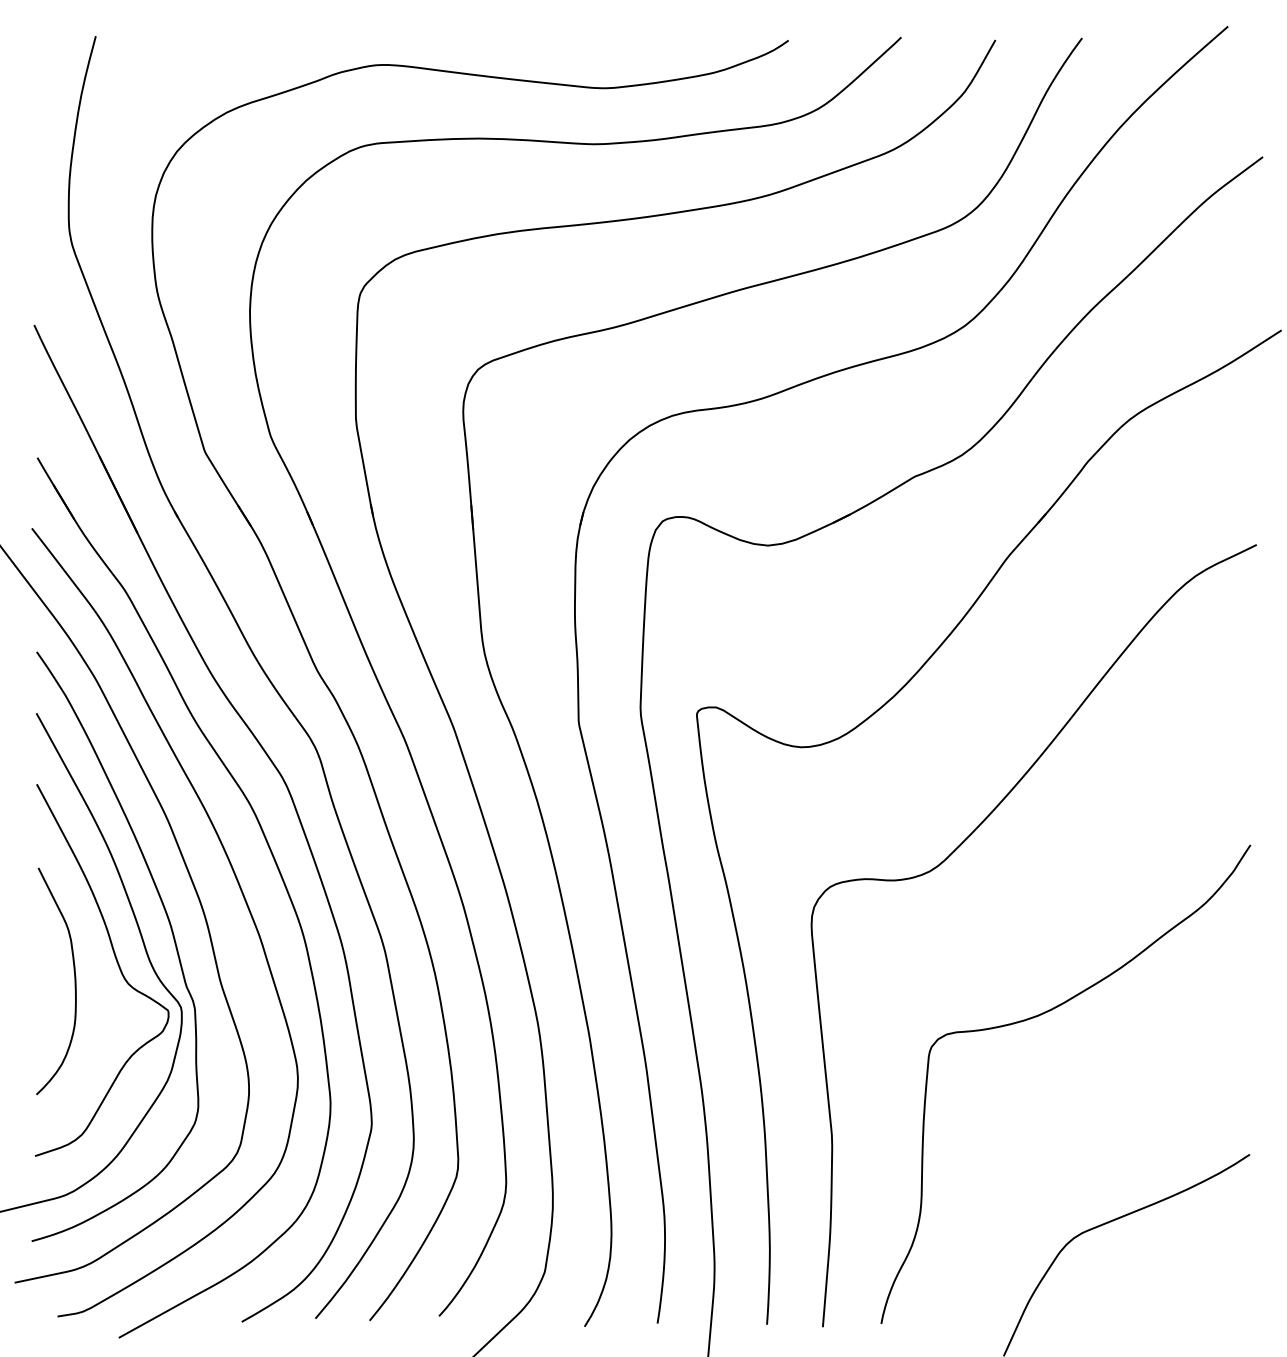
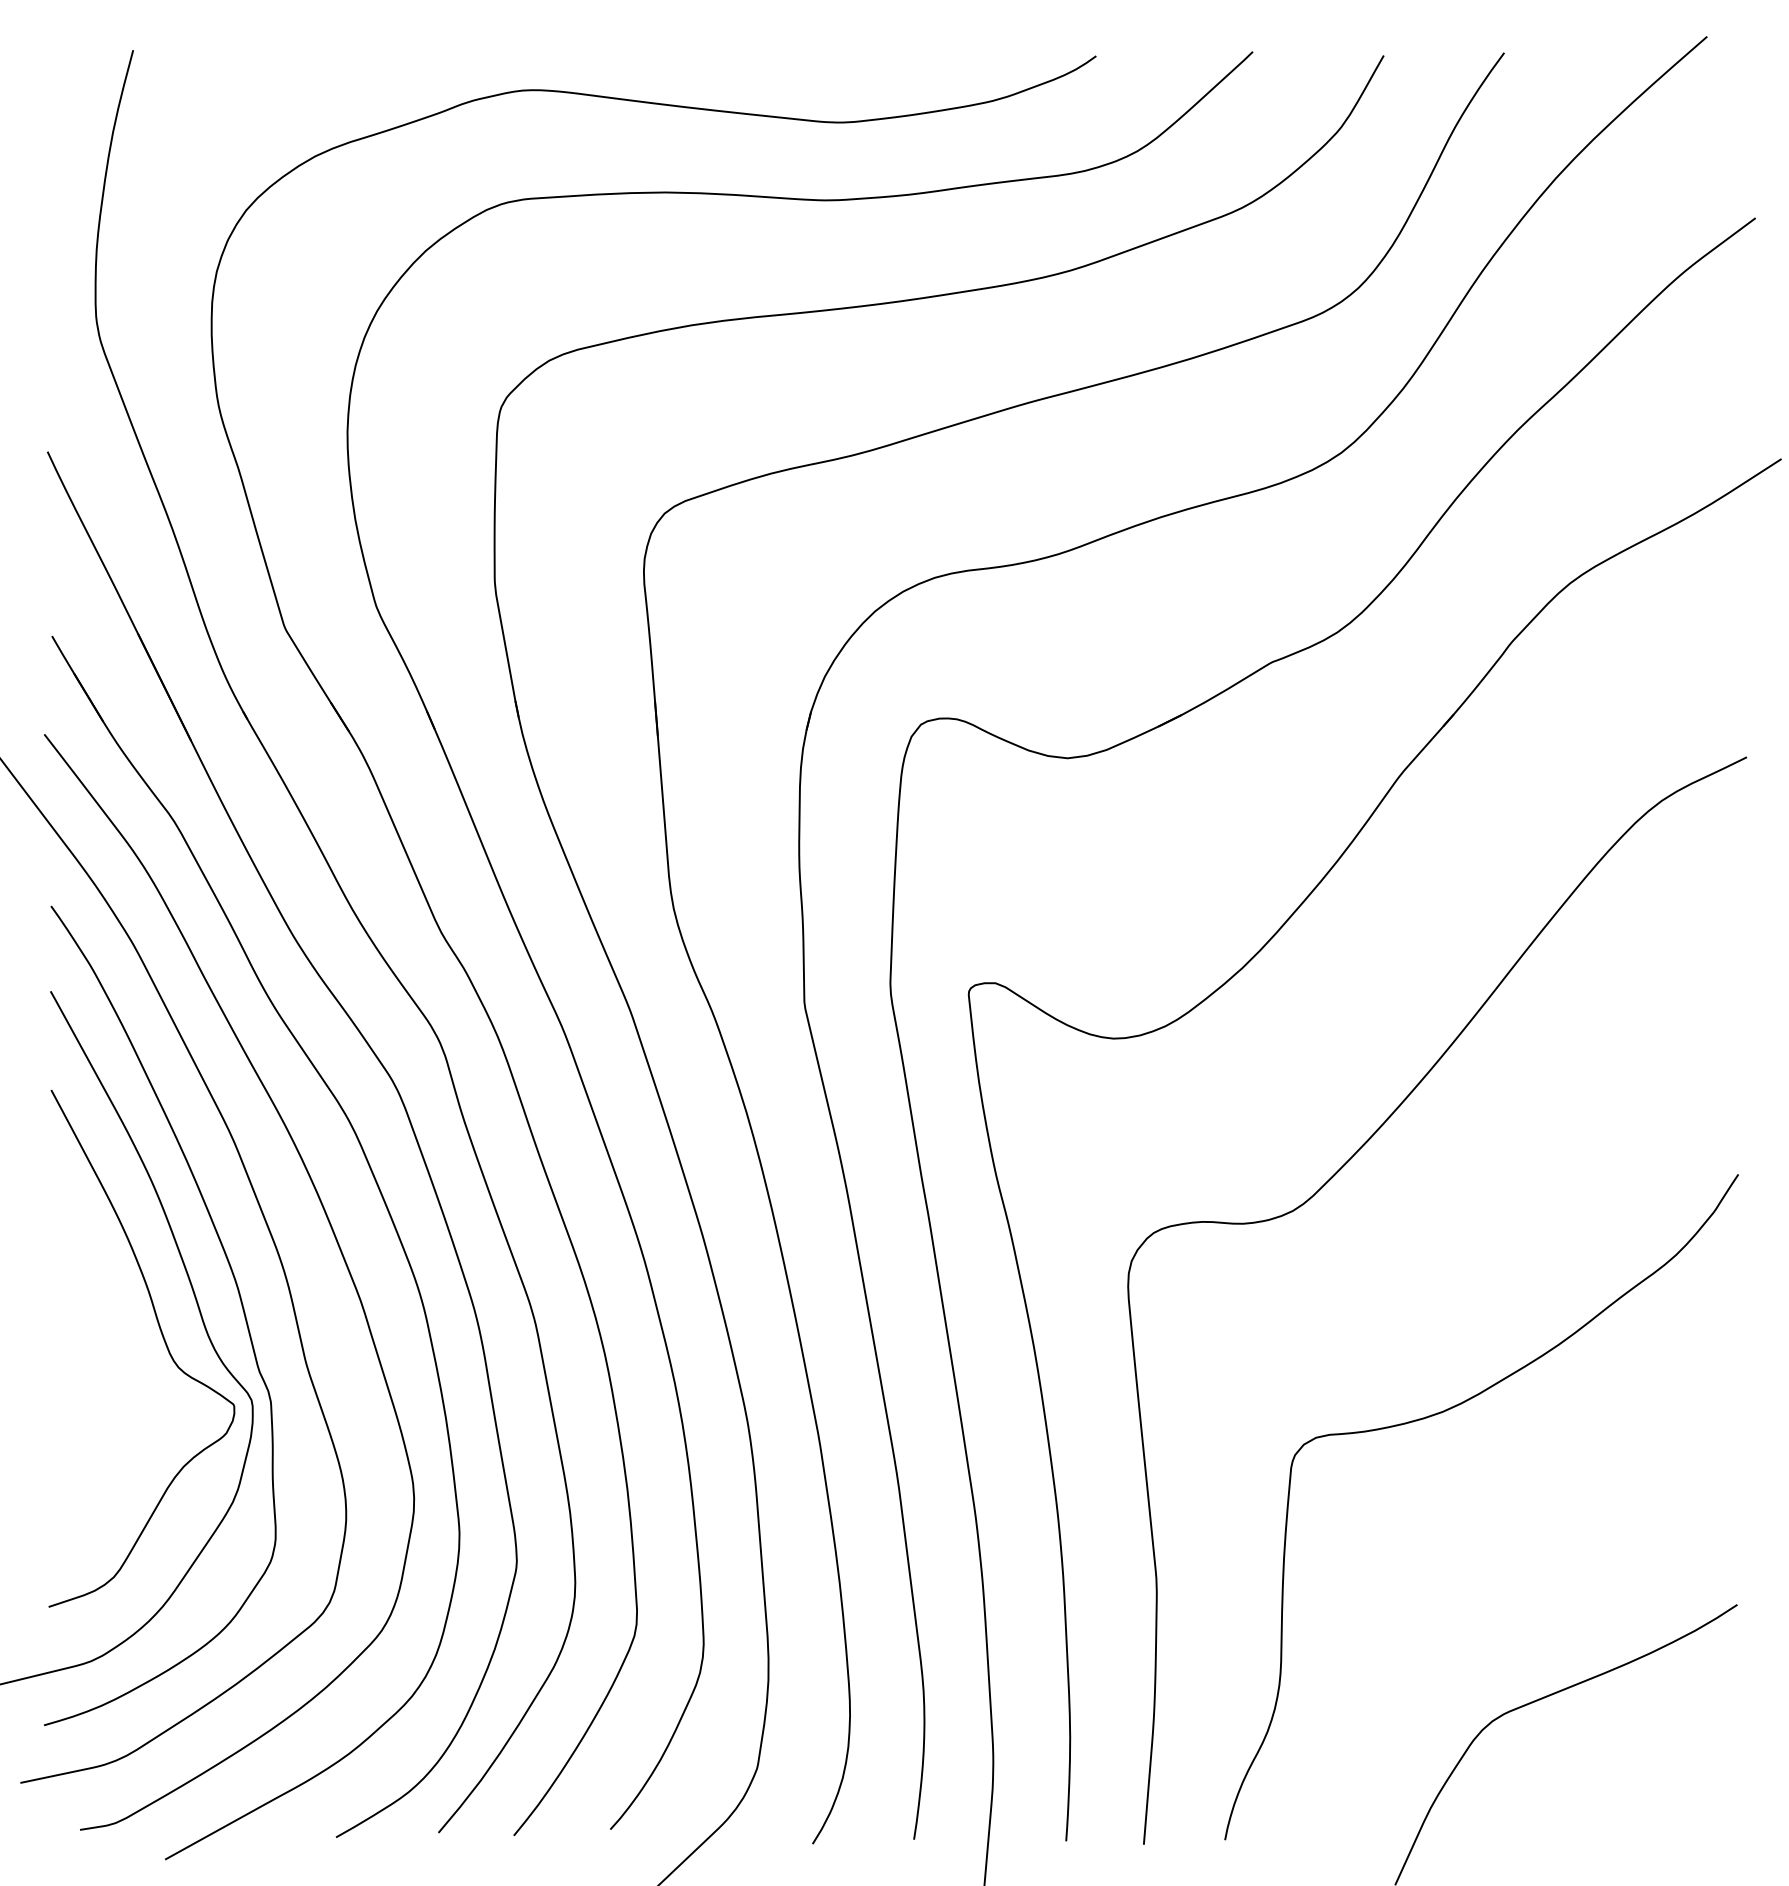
curve: (74, 978) -> (103, 1360), removed

